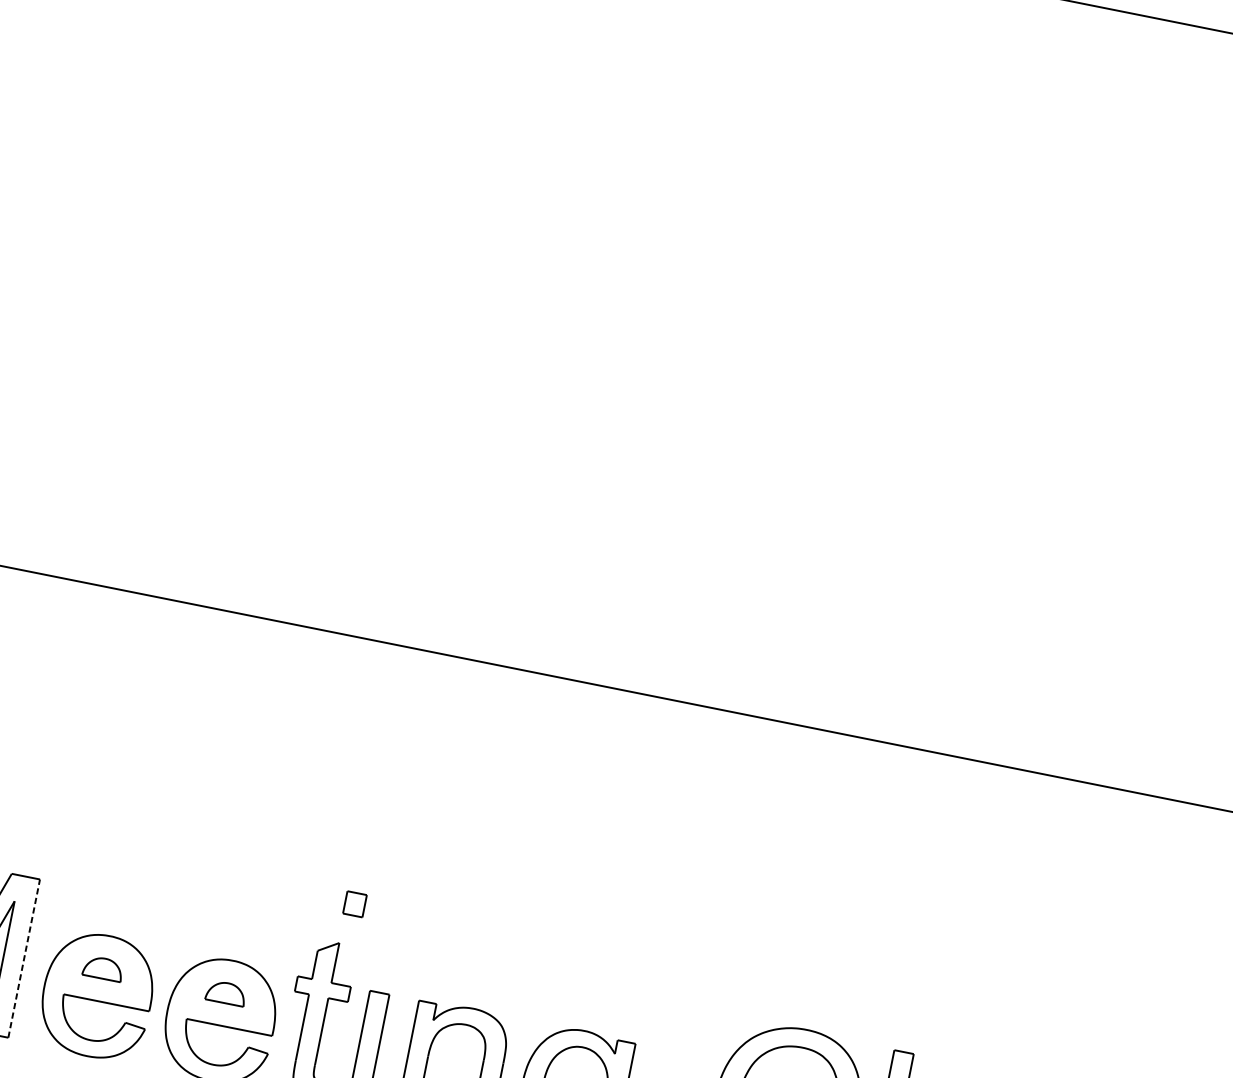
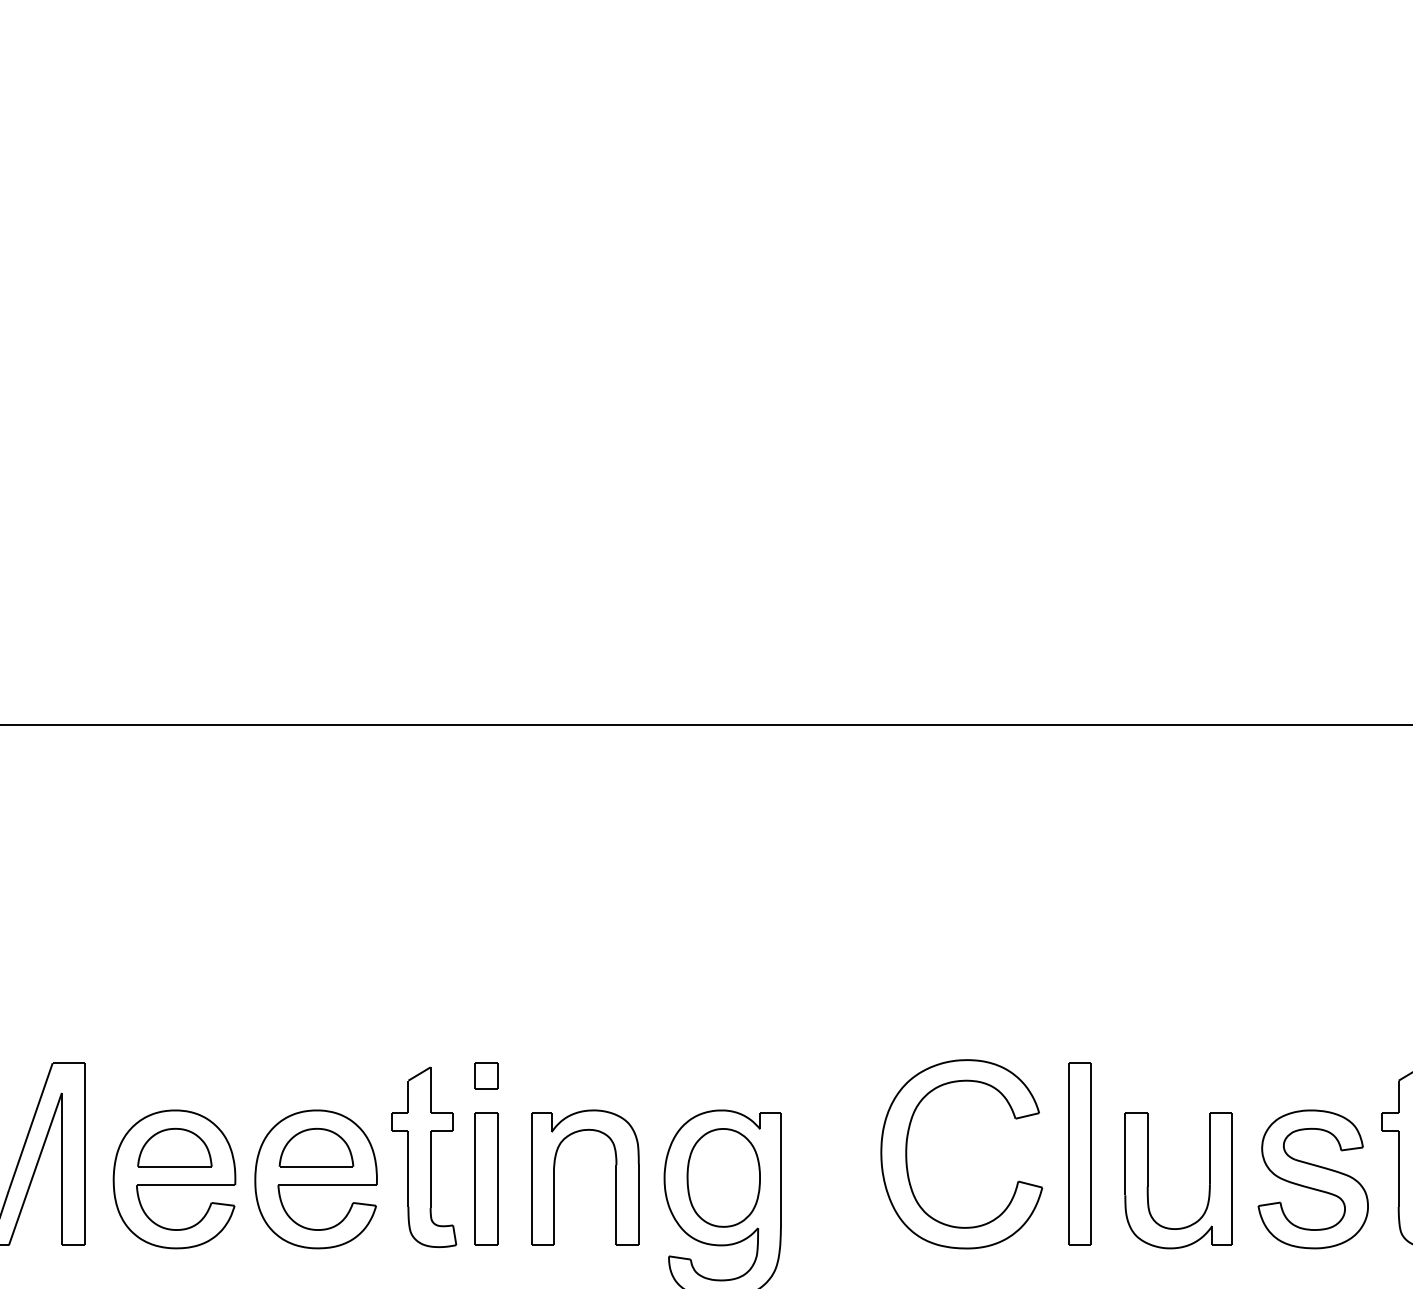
part: (355, 903) -> (486, 1075), moved
line: (24, 957) -> (85, 1153), dashed -> solid
part: (102, 968) -> (174, 1147), size x1.67
part: (226, 992) -> (316, 1147), size x1.67

